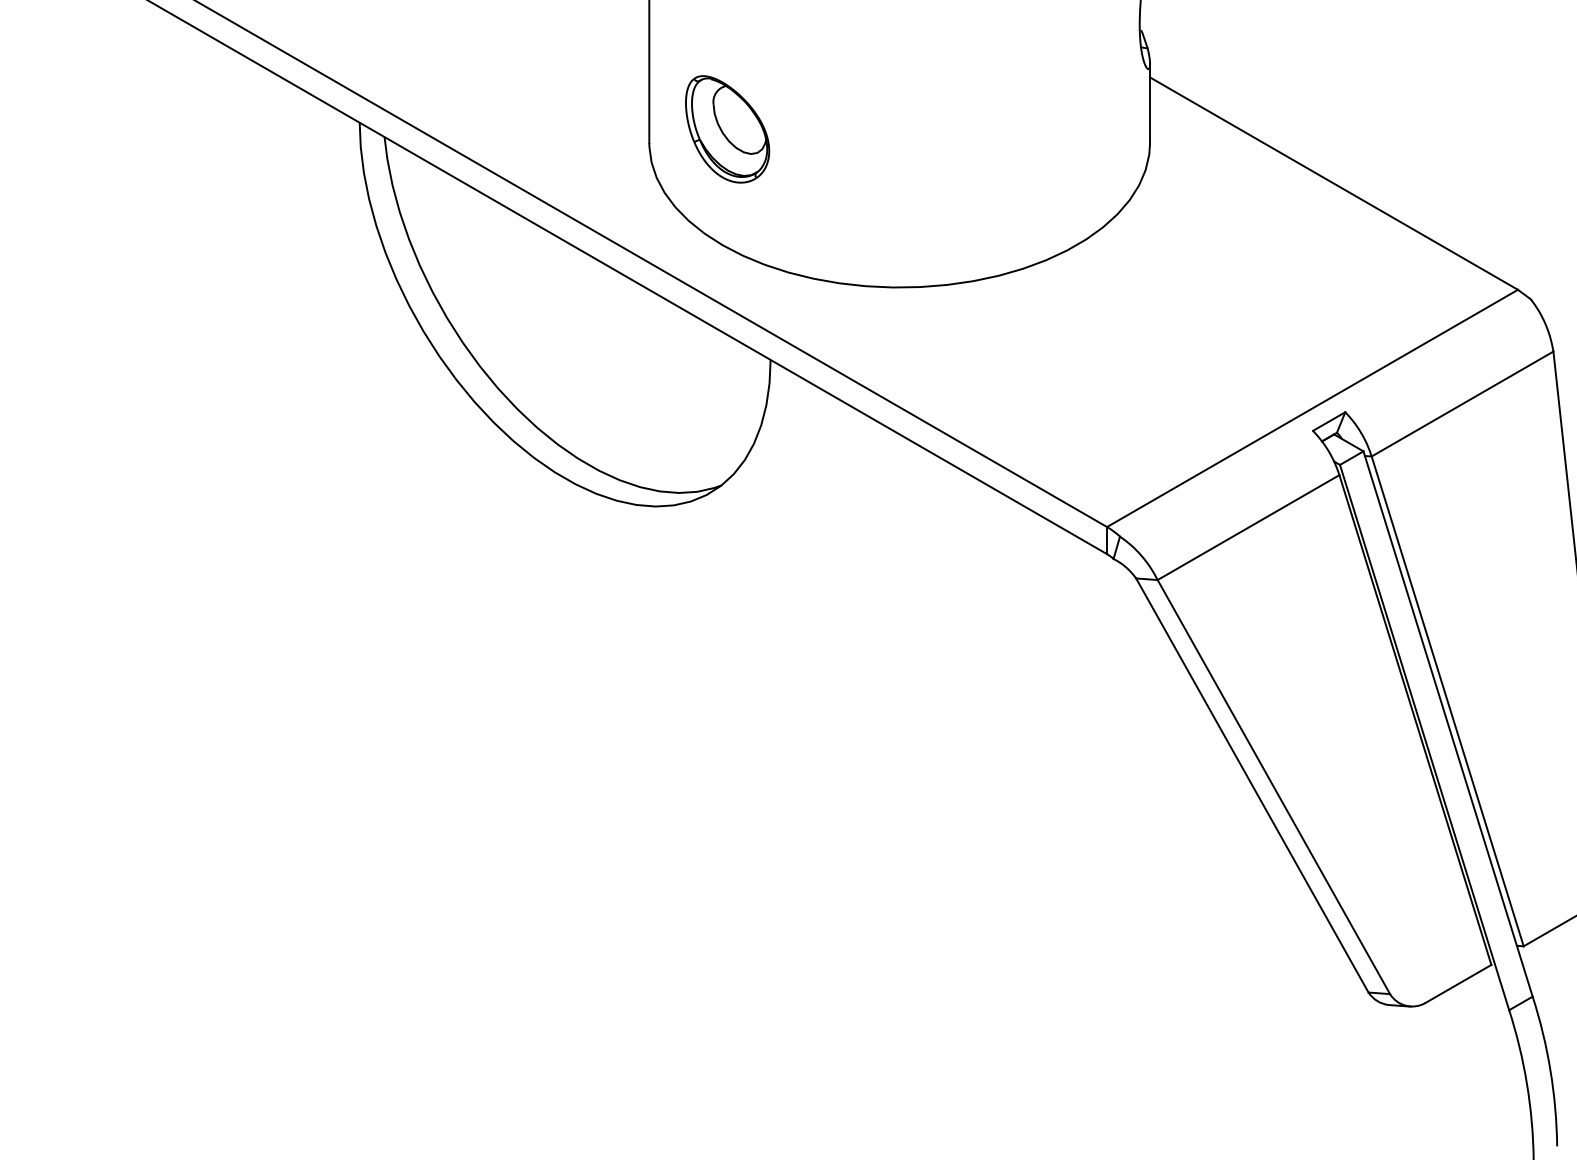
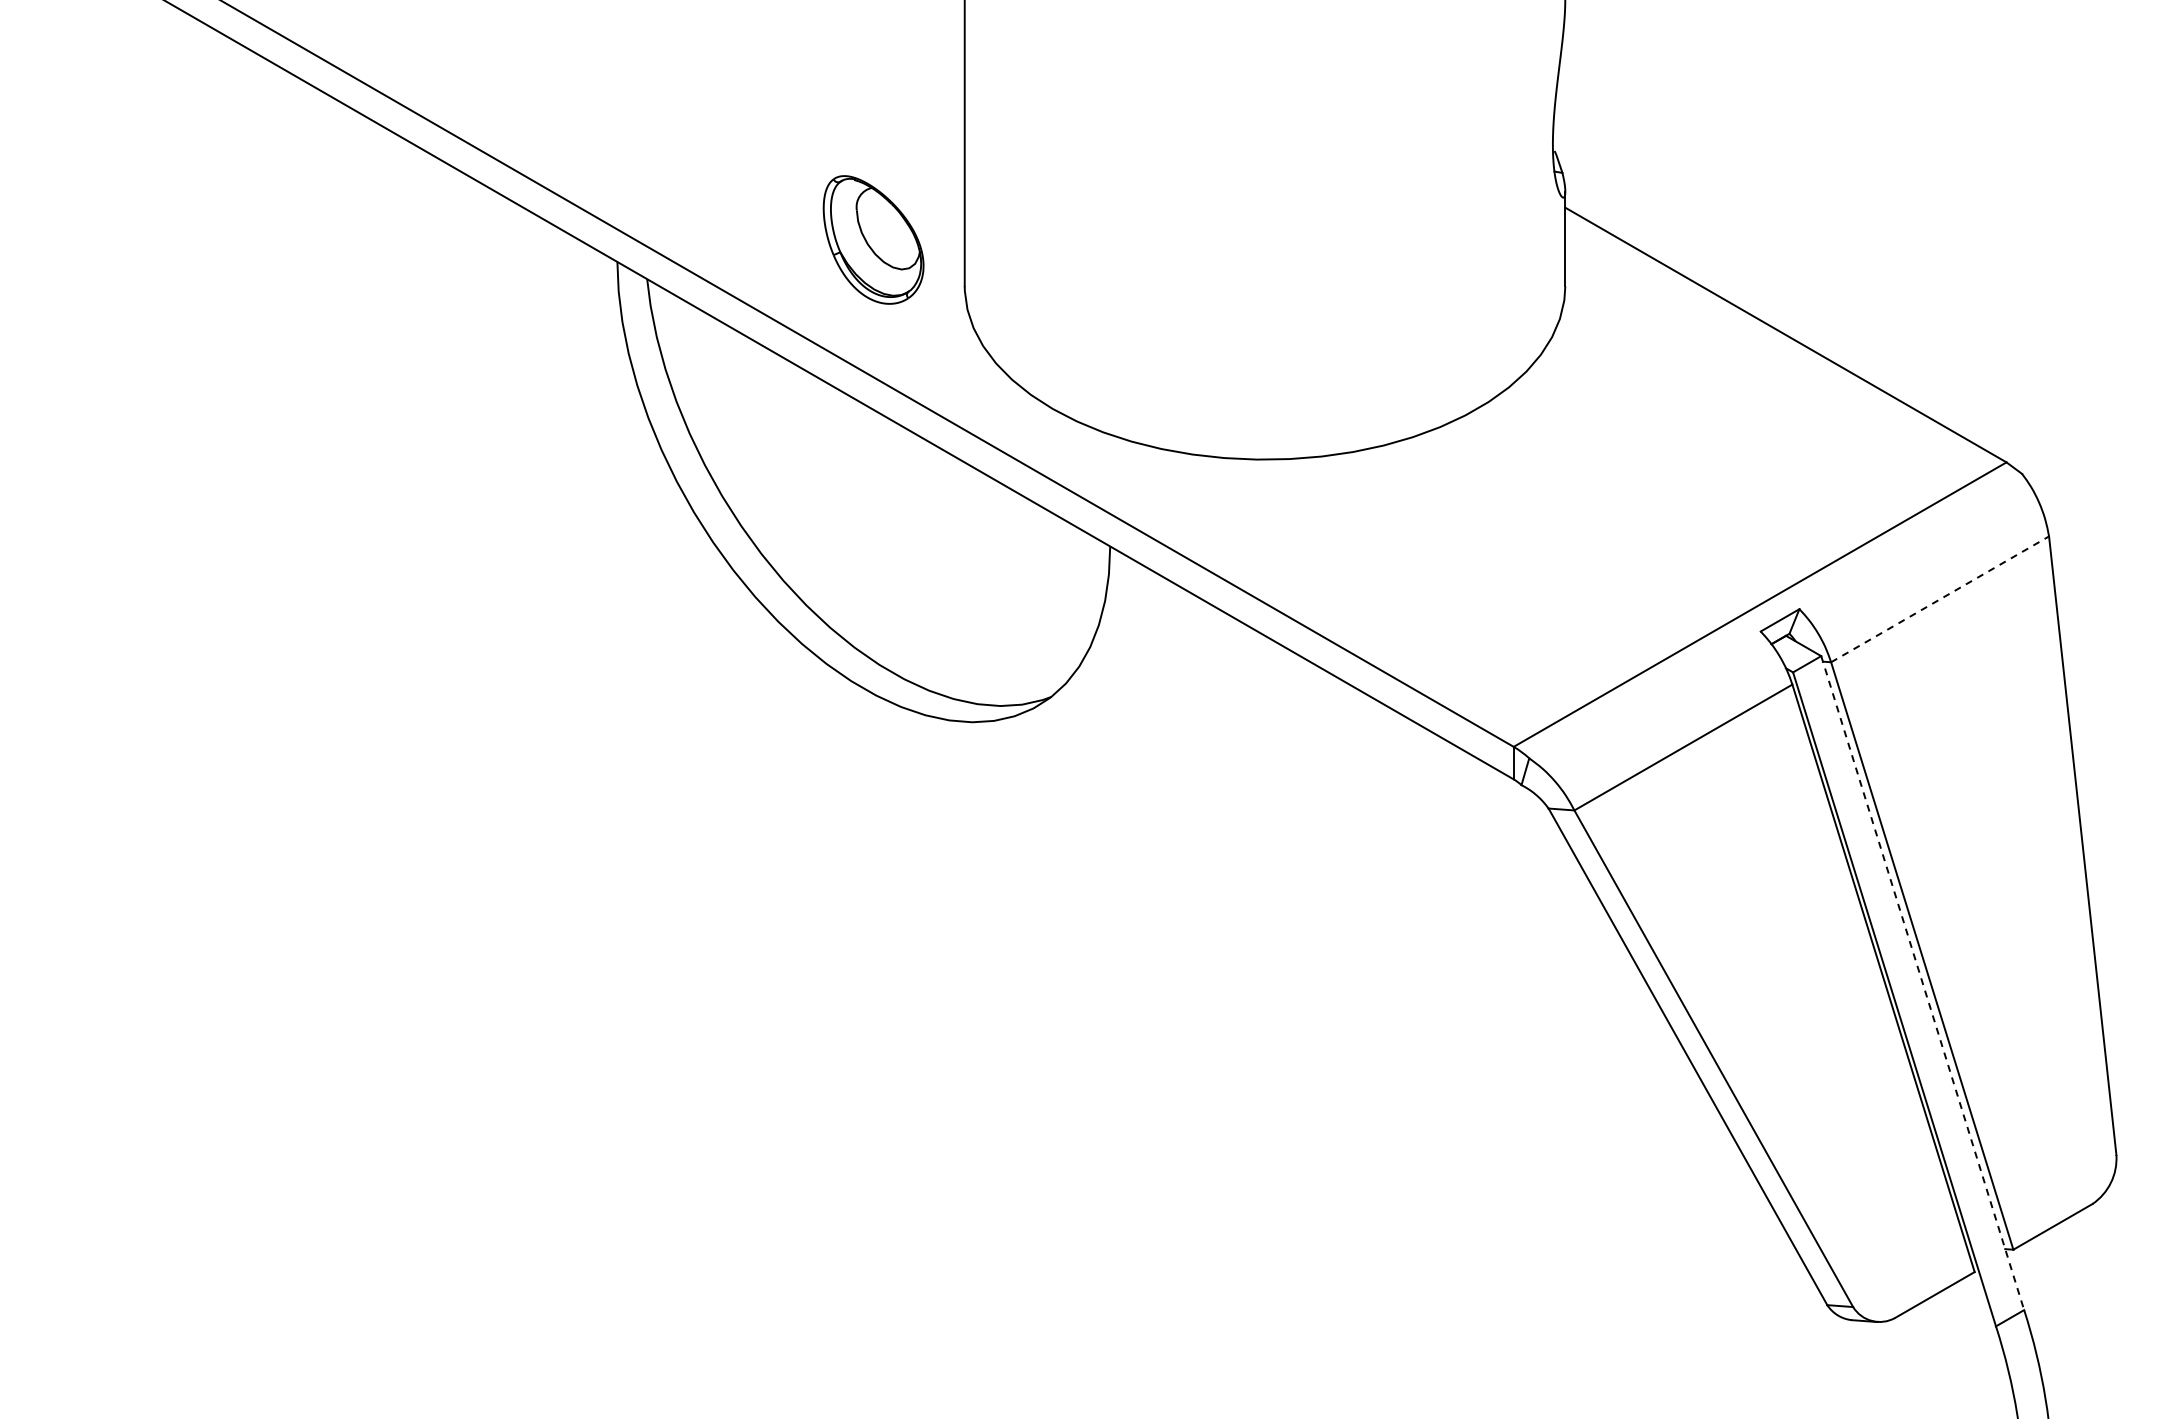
part: (727, 129) -> (873, 239), moved
line: (1462, 404) -> (1940, 599), solid -> dashed
line: (1447, 724) -> (1922, 983), solid -> dashed

